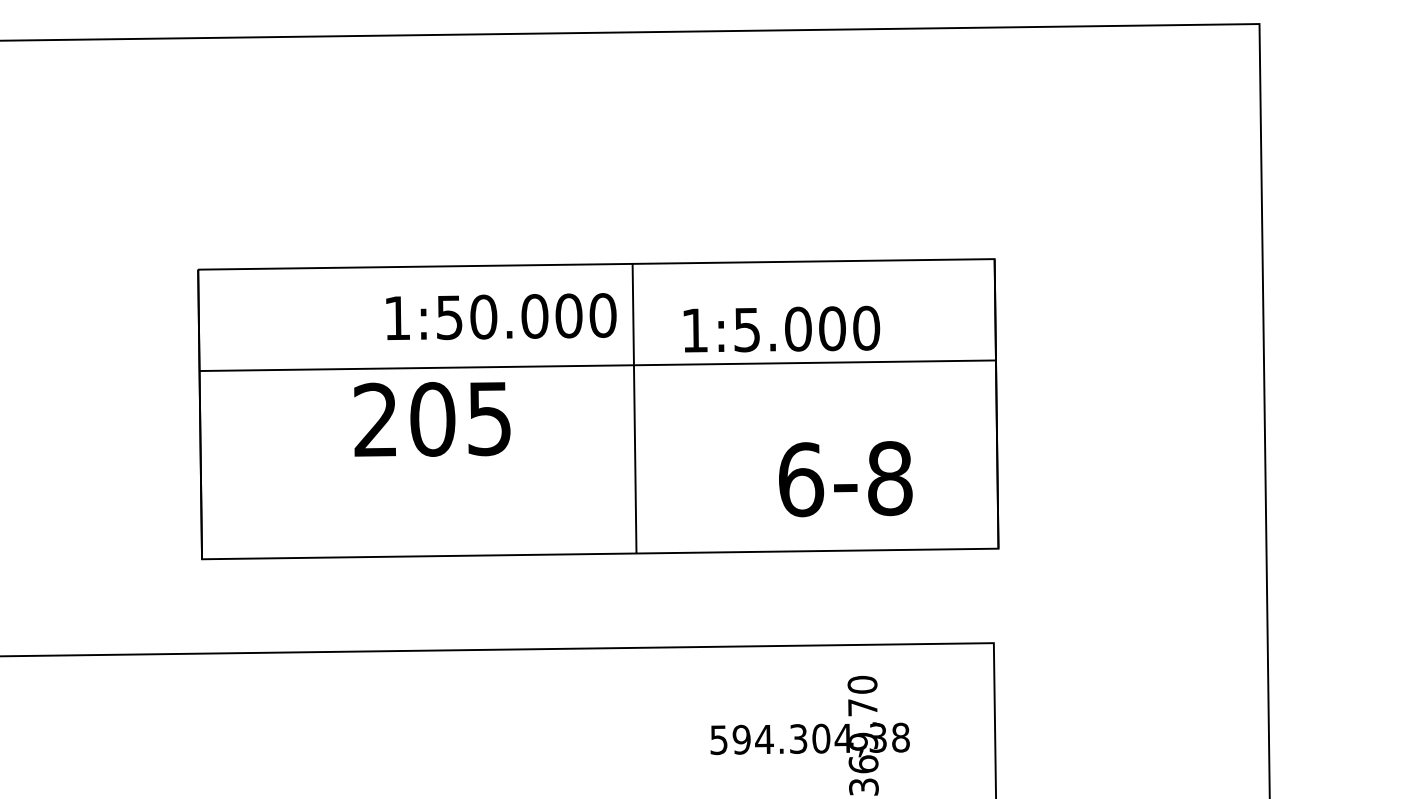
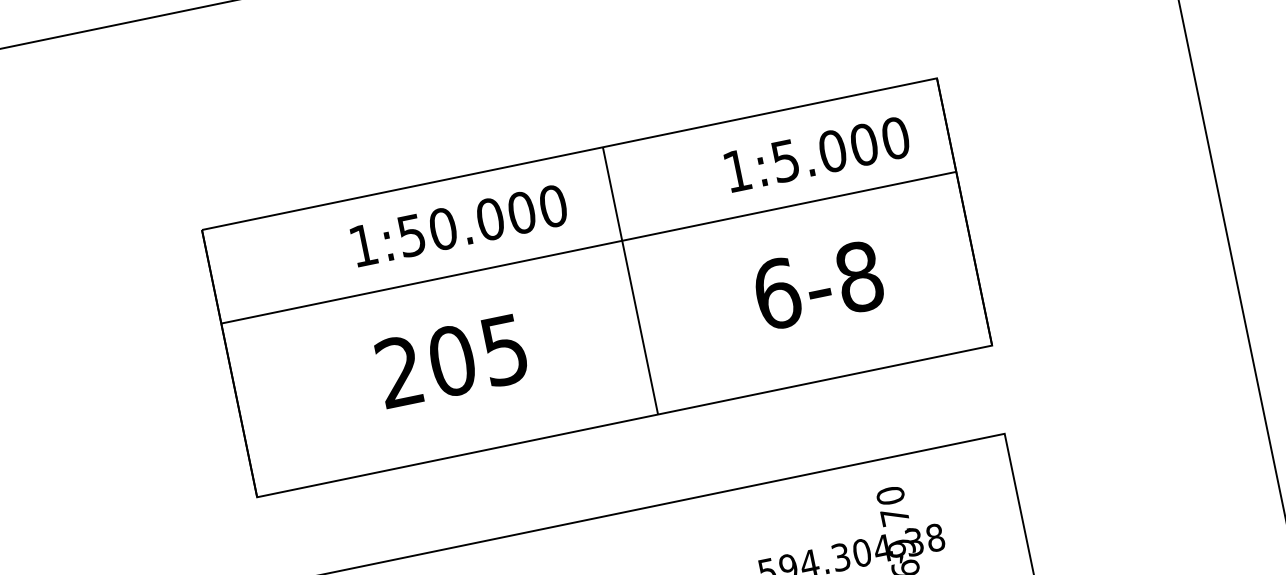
text: (501, 316) -> (459, 225), moved
text: (781, 328) -> (817, 153), moved
text: (432, 419) -> (452, 361), moved
text: (845, 479) -> (818, 285), moved

